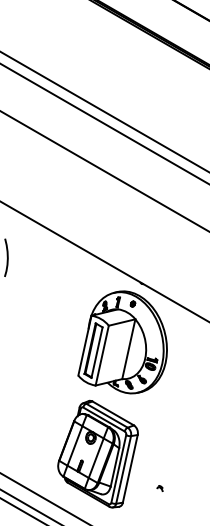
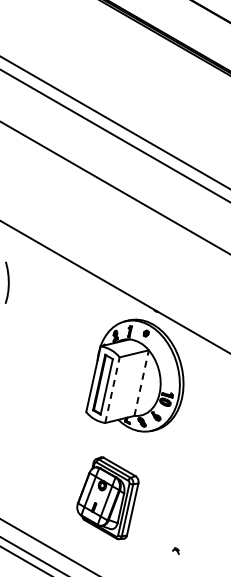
line: (128, 349) -> (141, 383), solid -> dashed
line: (102, 355) -> (112, 390), solid -> dashed
part: (97, 453) -> (107, 497), size x0.7
part: (159, 488) -> (175, 550), moved

